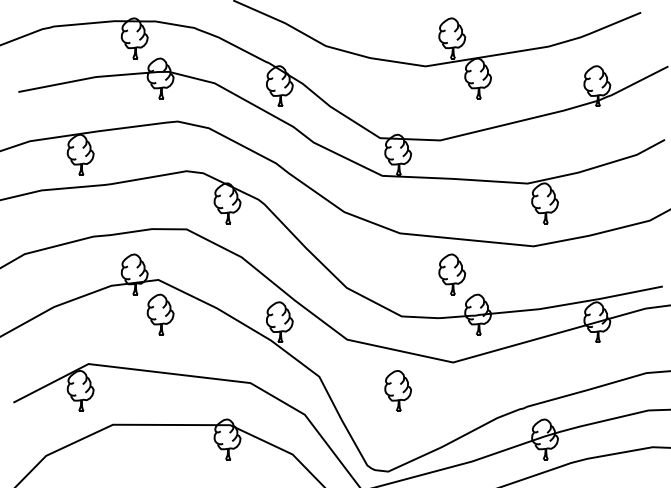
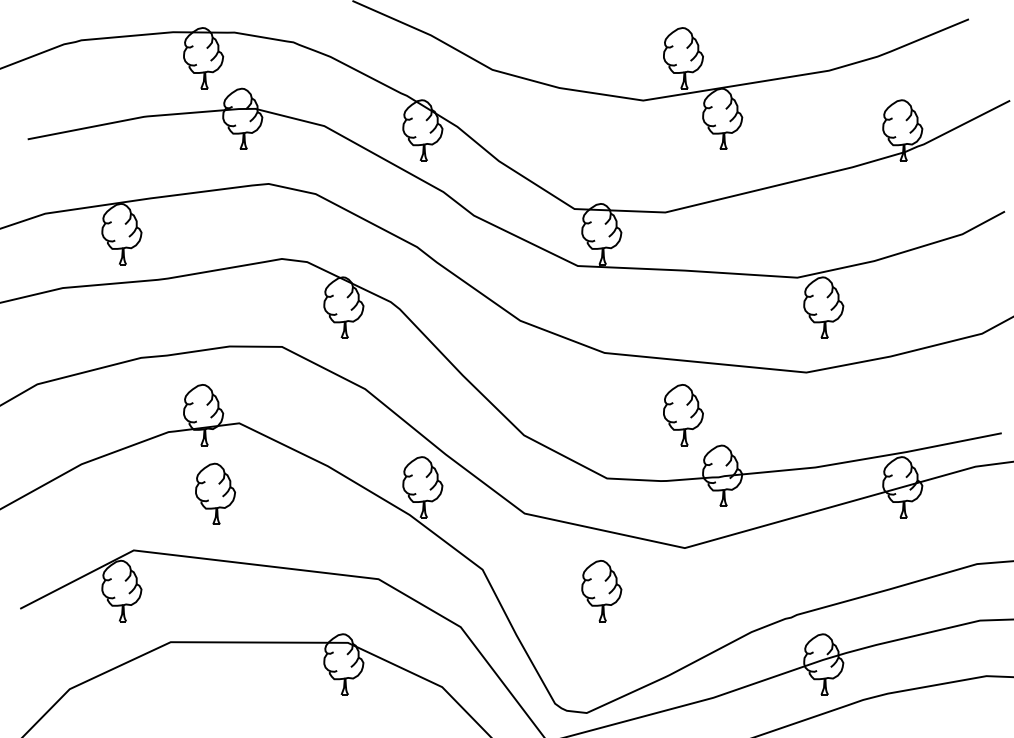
part: (160, 314) -> (215, 493), moved

